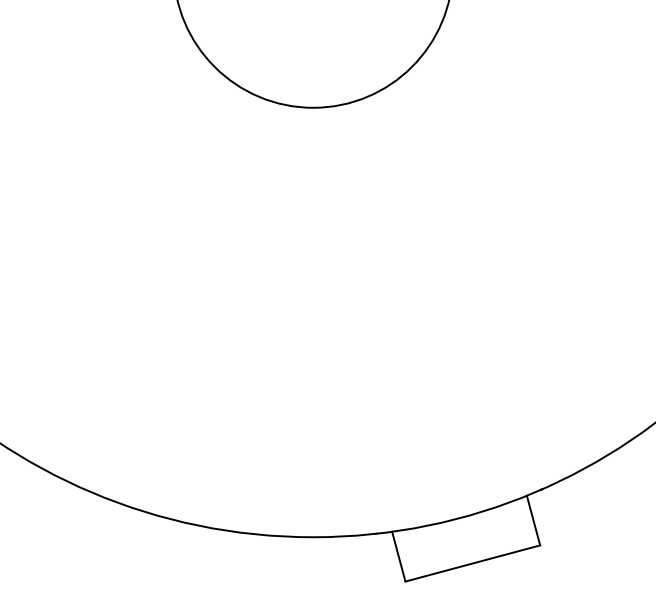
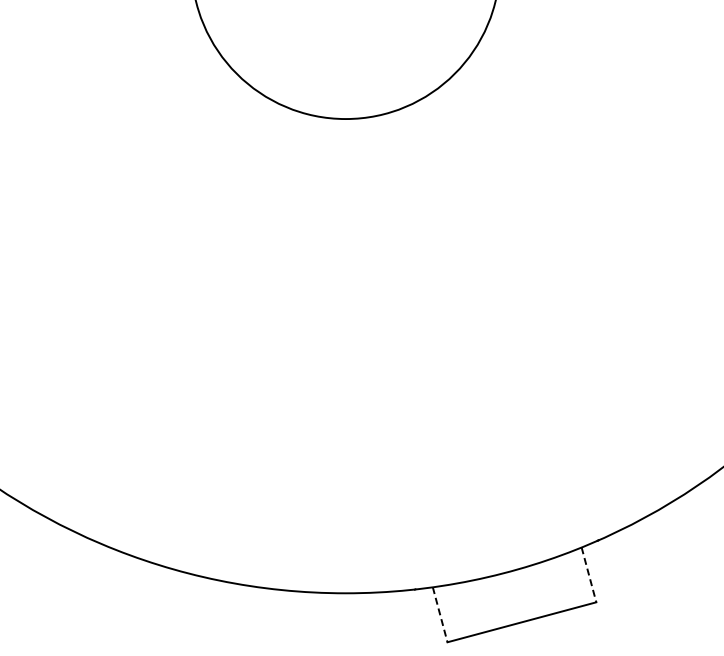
line: (534, 521) -> (589, 575), solid -> dashed
line: (399, 557) -> (440, 615), solid -> dashed

